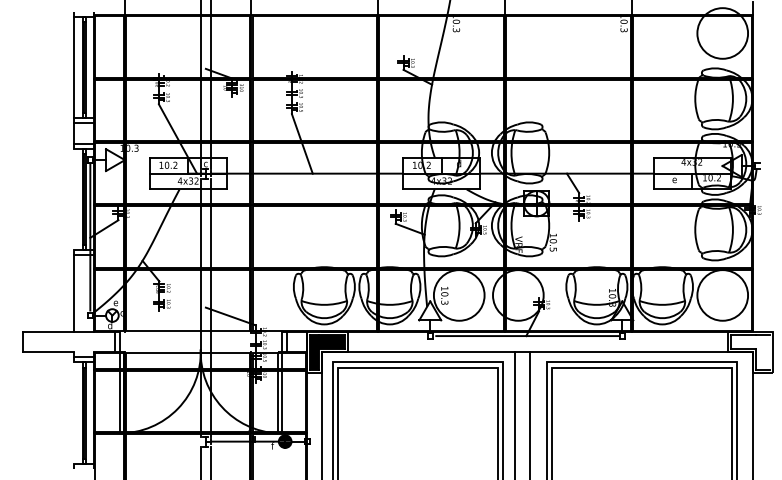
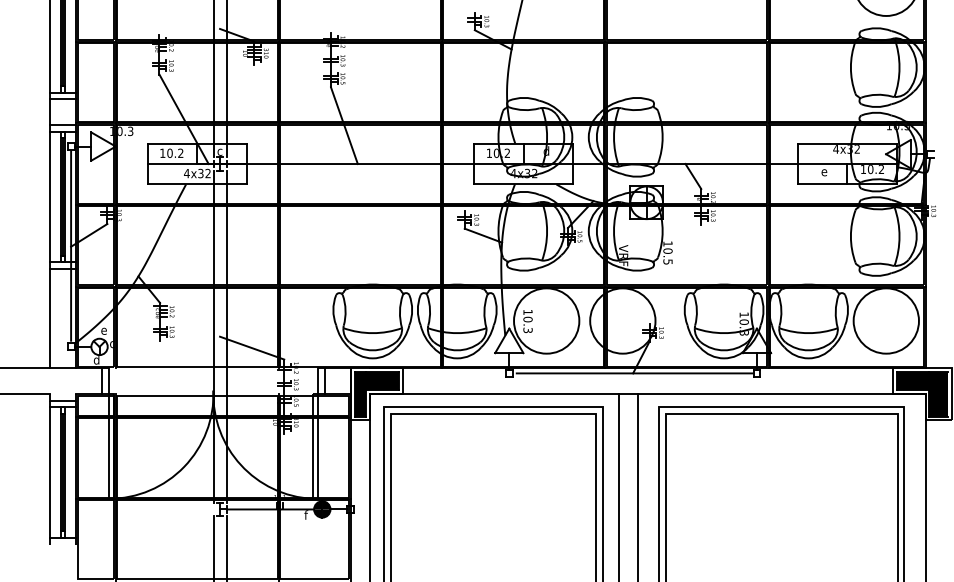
line: (74, 198) -> (50, 196), added
fill: (750, 352) -> (922, 394), added
line: (74, 412) -> (50, 471), added

